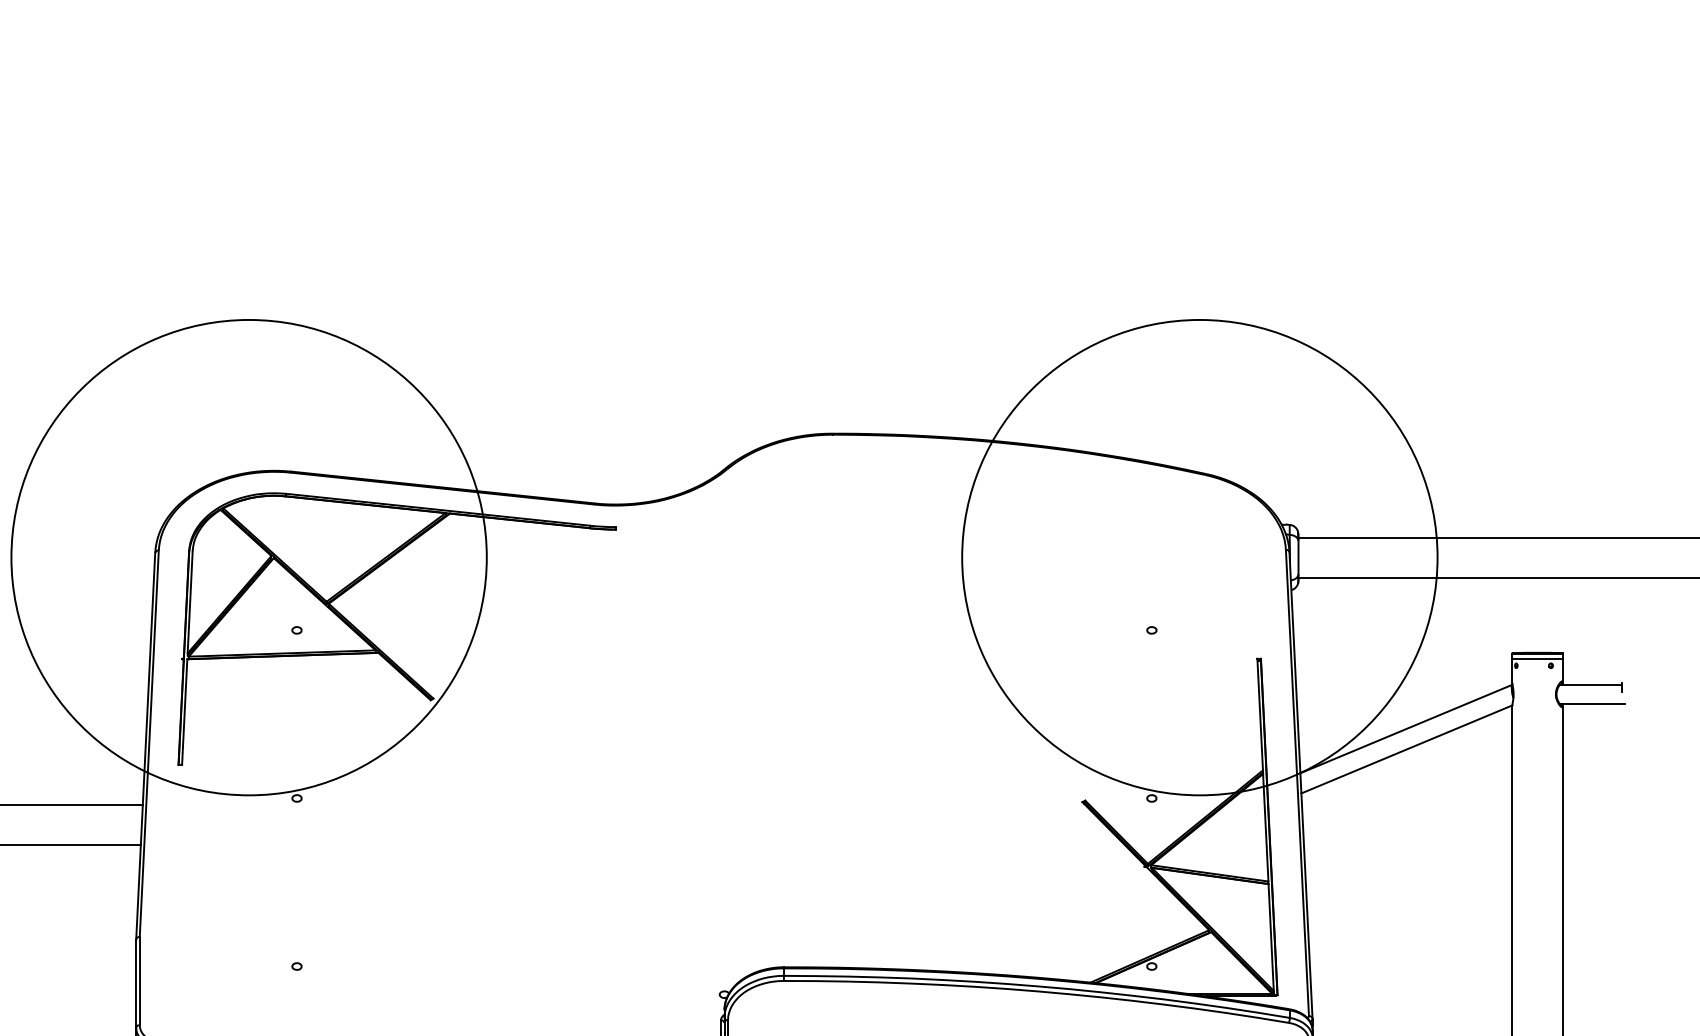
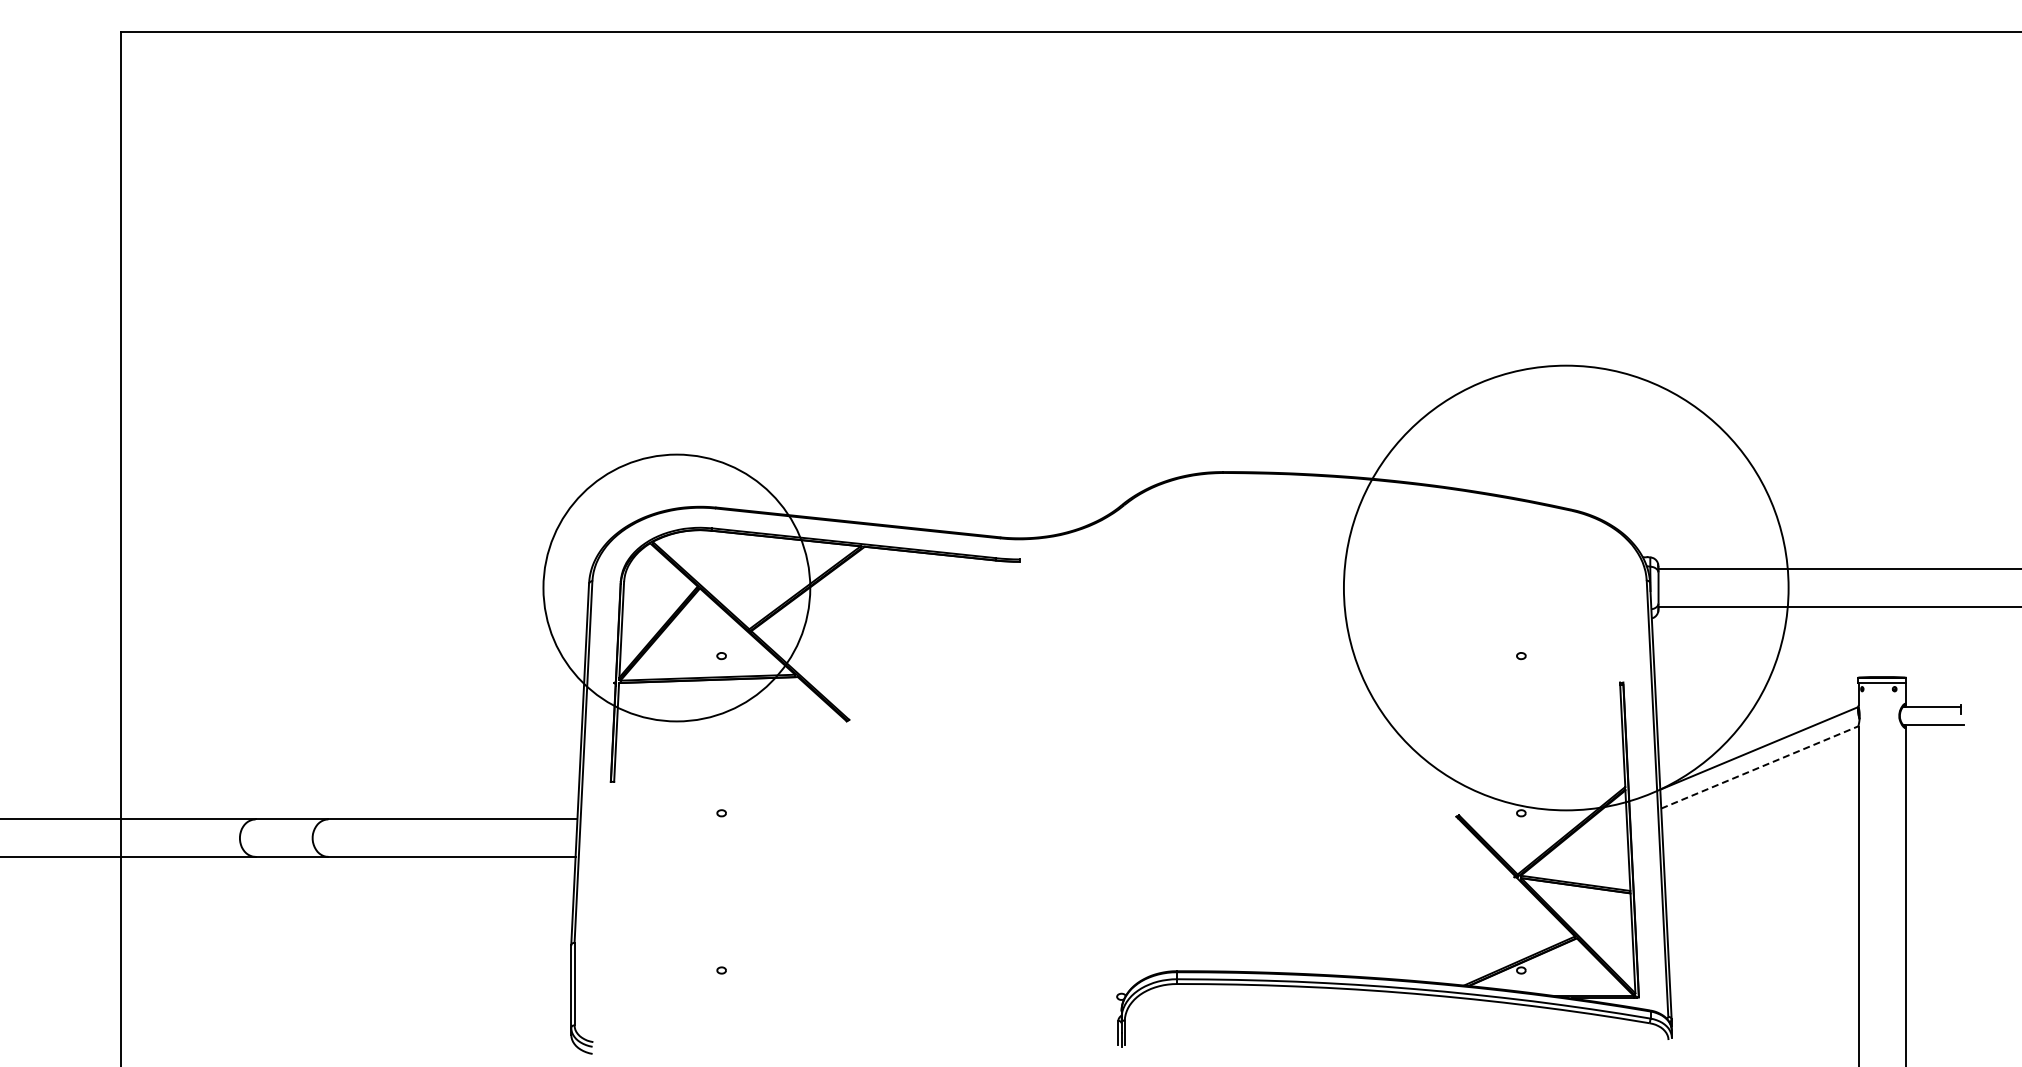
circle: (248, 557) -> (676, 587), size x0.6
line: (1406, 749) -> (1759, 767), solid -> dashed

